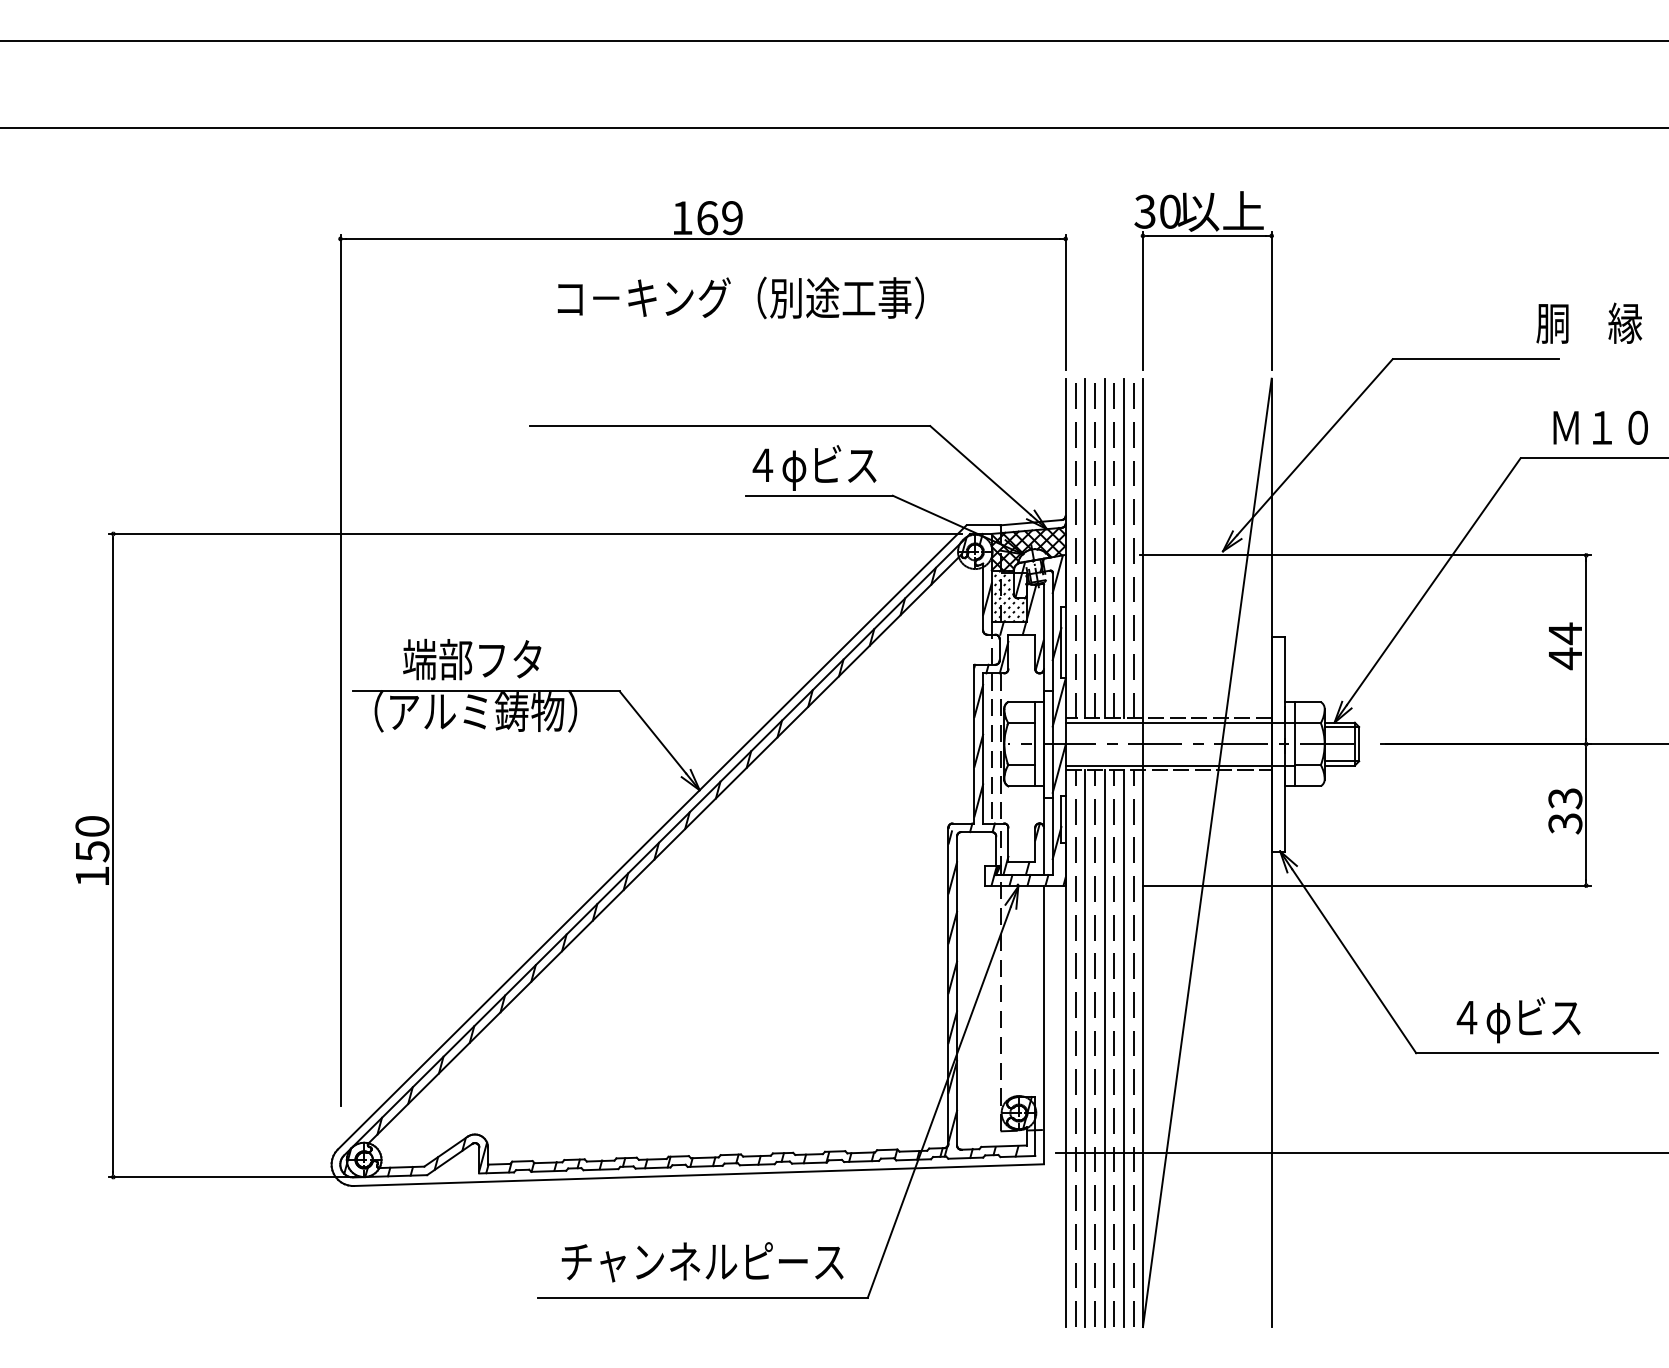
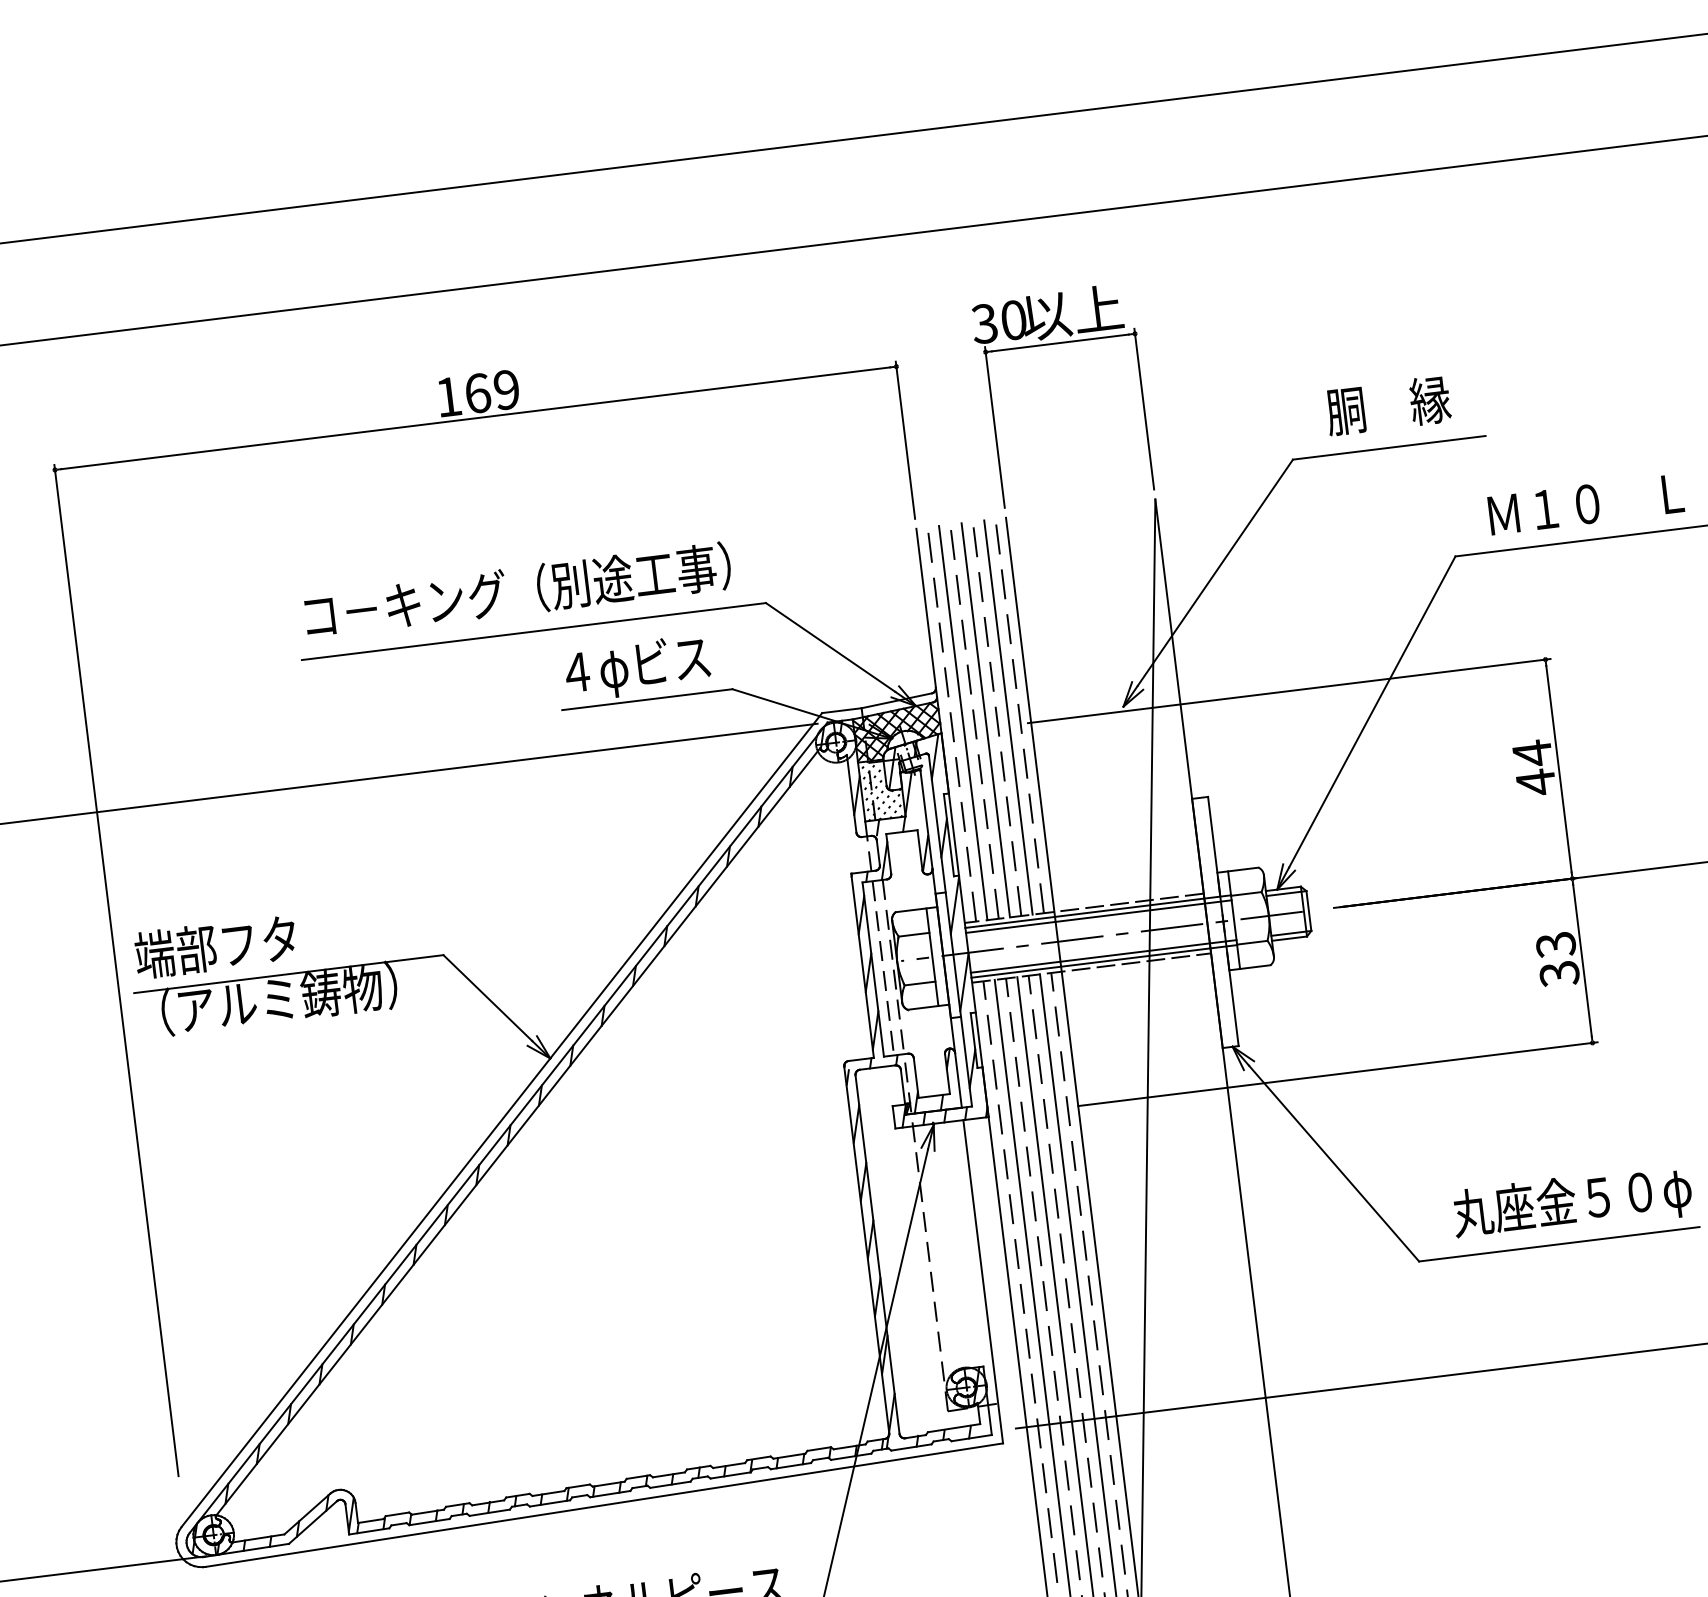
text: (740, 297) -> (517, 590), moved
text: (1589, 322) -> (1388, 404), moved
text: (472, 659) -> (216, 946), moved
line: (1179, 726) -> (1097, 916), added
line: (1179, 761) -> (1102, 956), added
text: (1552, 1019) -> (1572, 1202), ４φビス -> 丸座金５０φ

